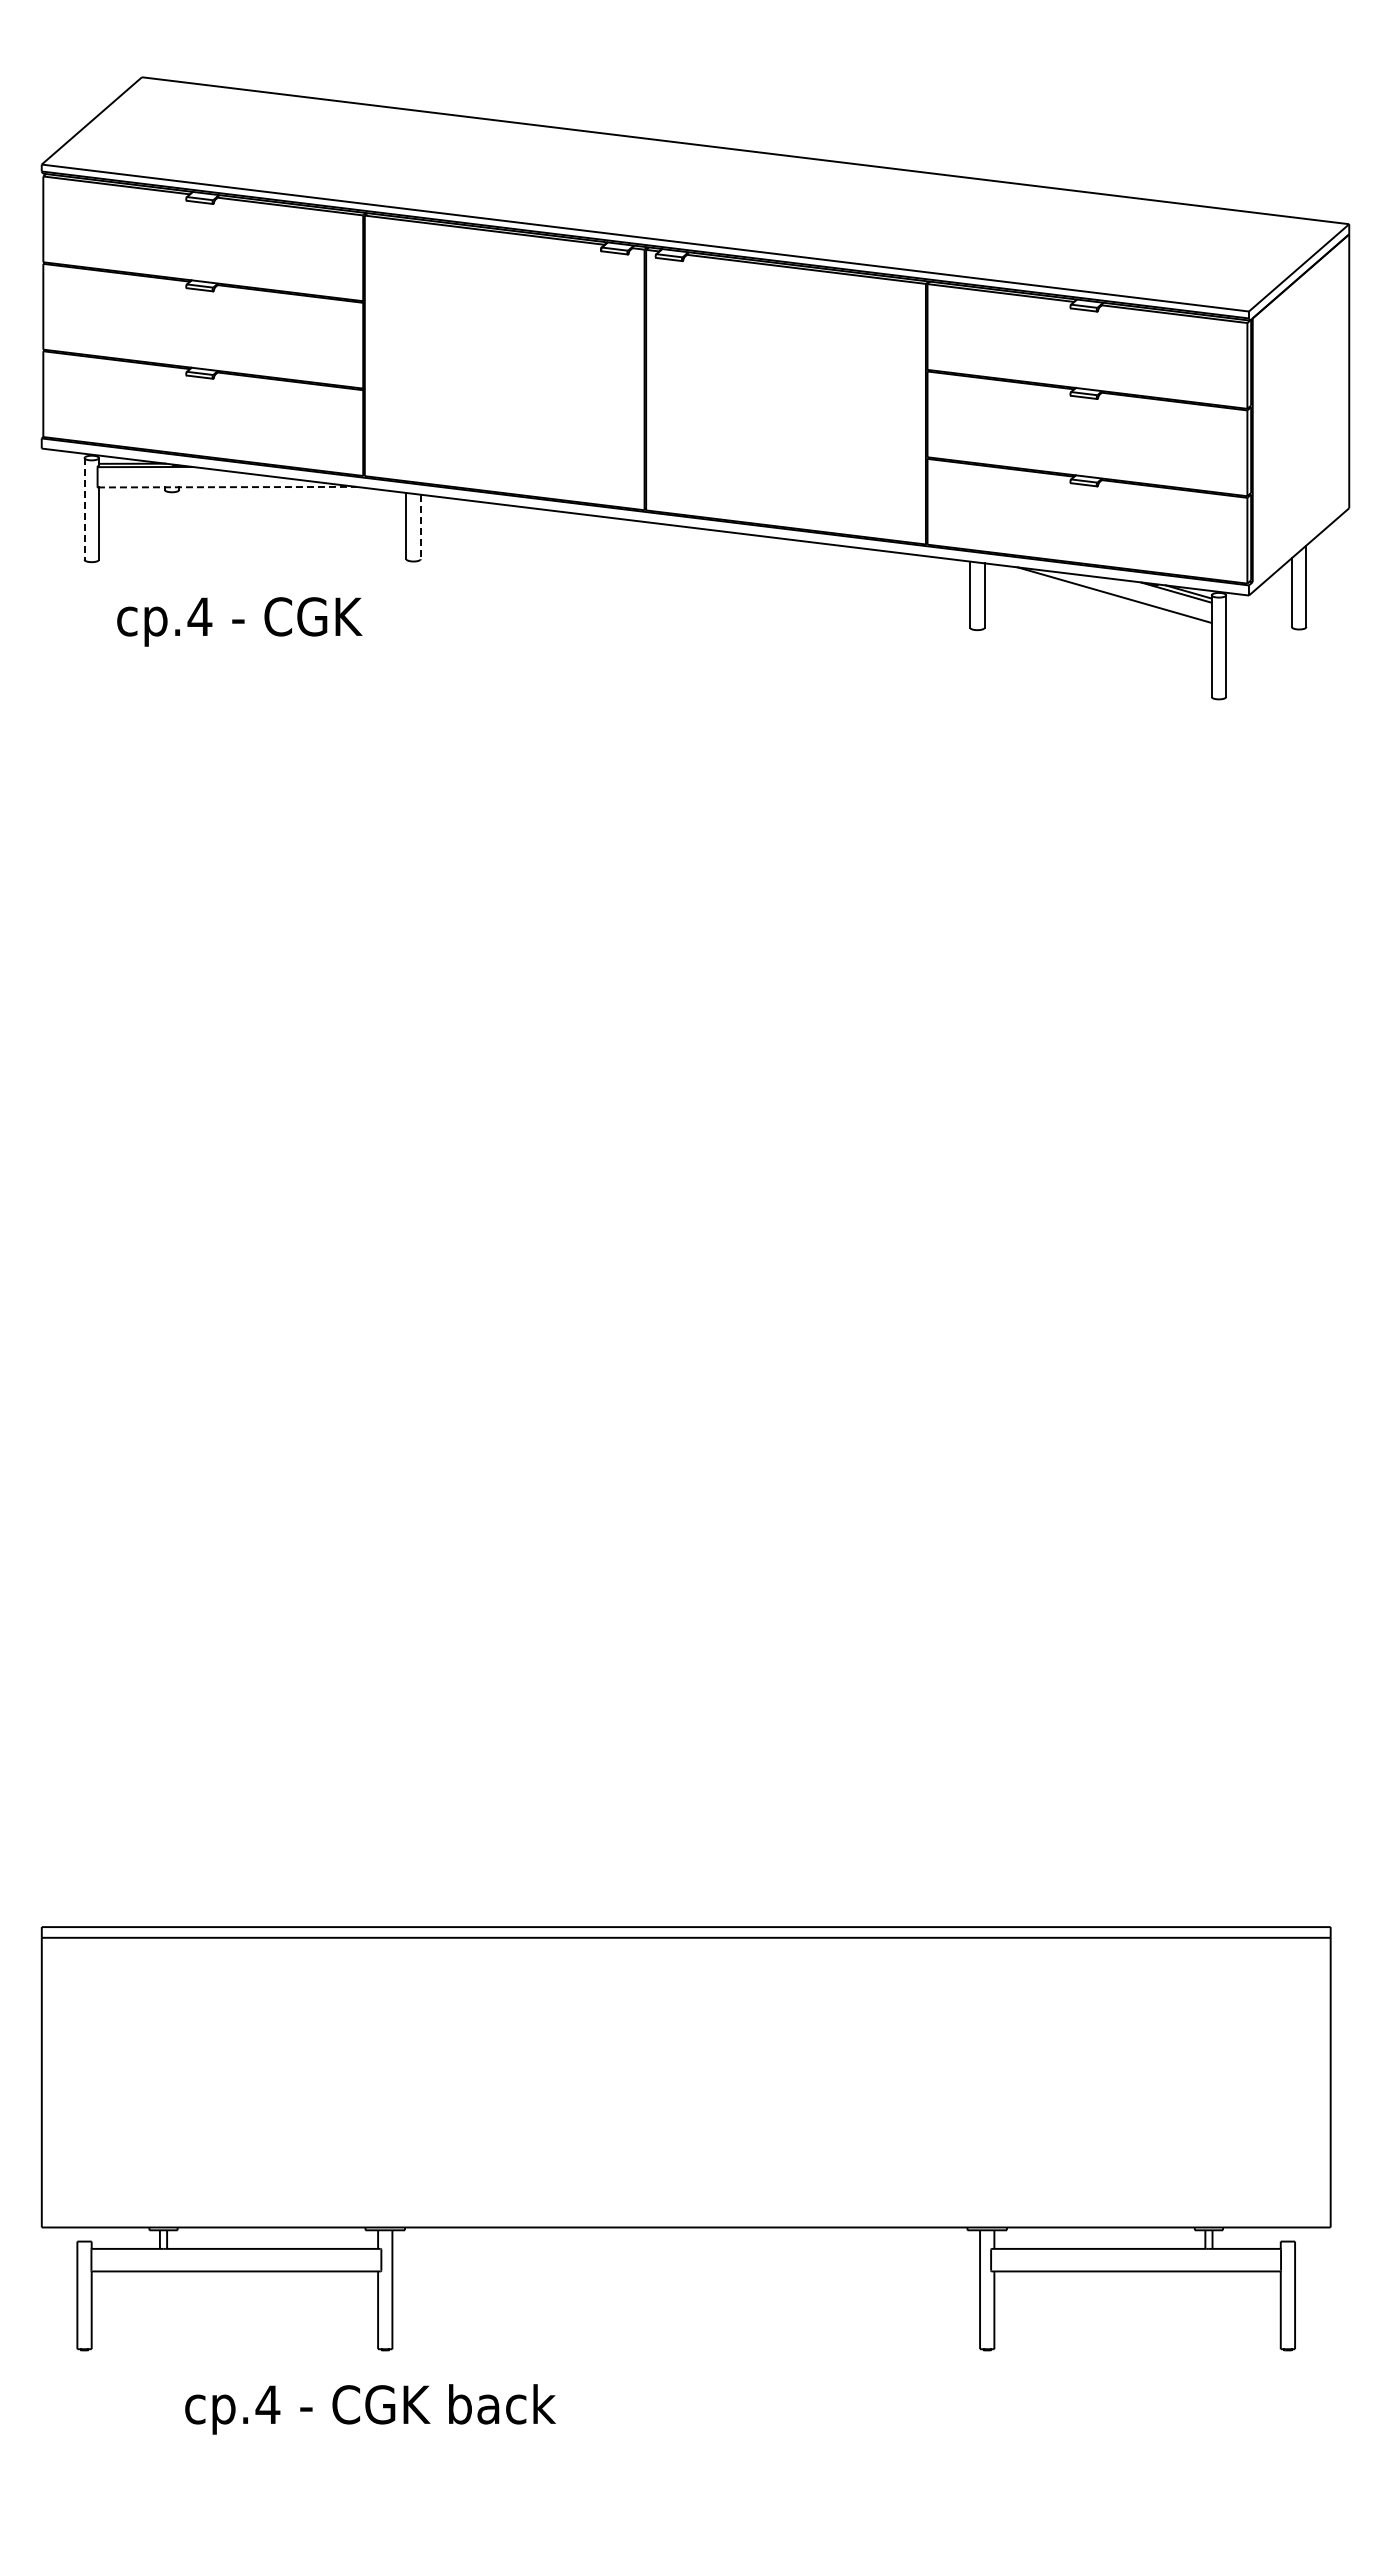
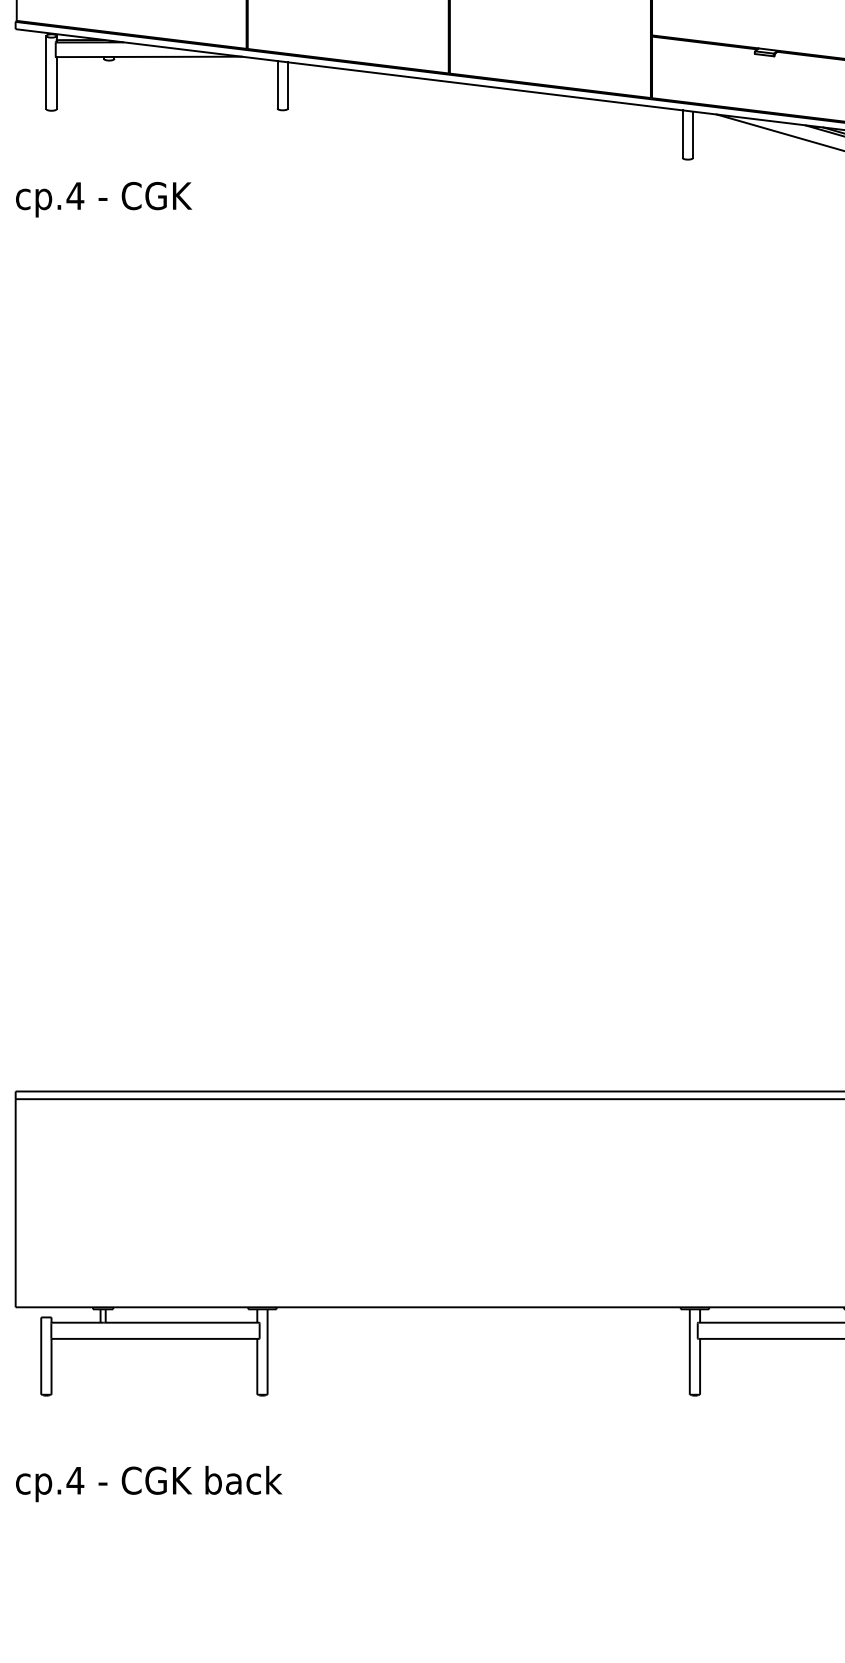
line: (227, 487) -> (149, 57), dashed -> solid
line: (84, 508) -> (46, 72), dashed -> solid
line: (420, 527) -> (287, 85), dashed -> solid
text: (239, 621) -> (103, 199), moved
text: (370, 2409) -> (149, 1484), moved

